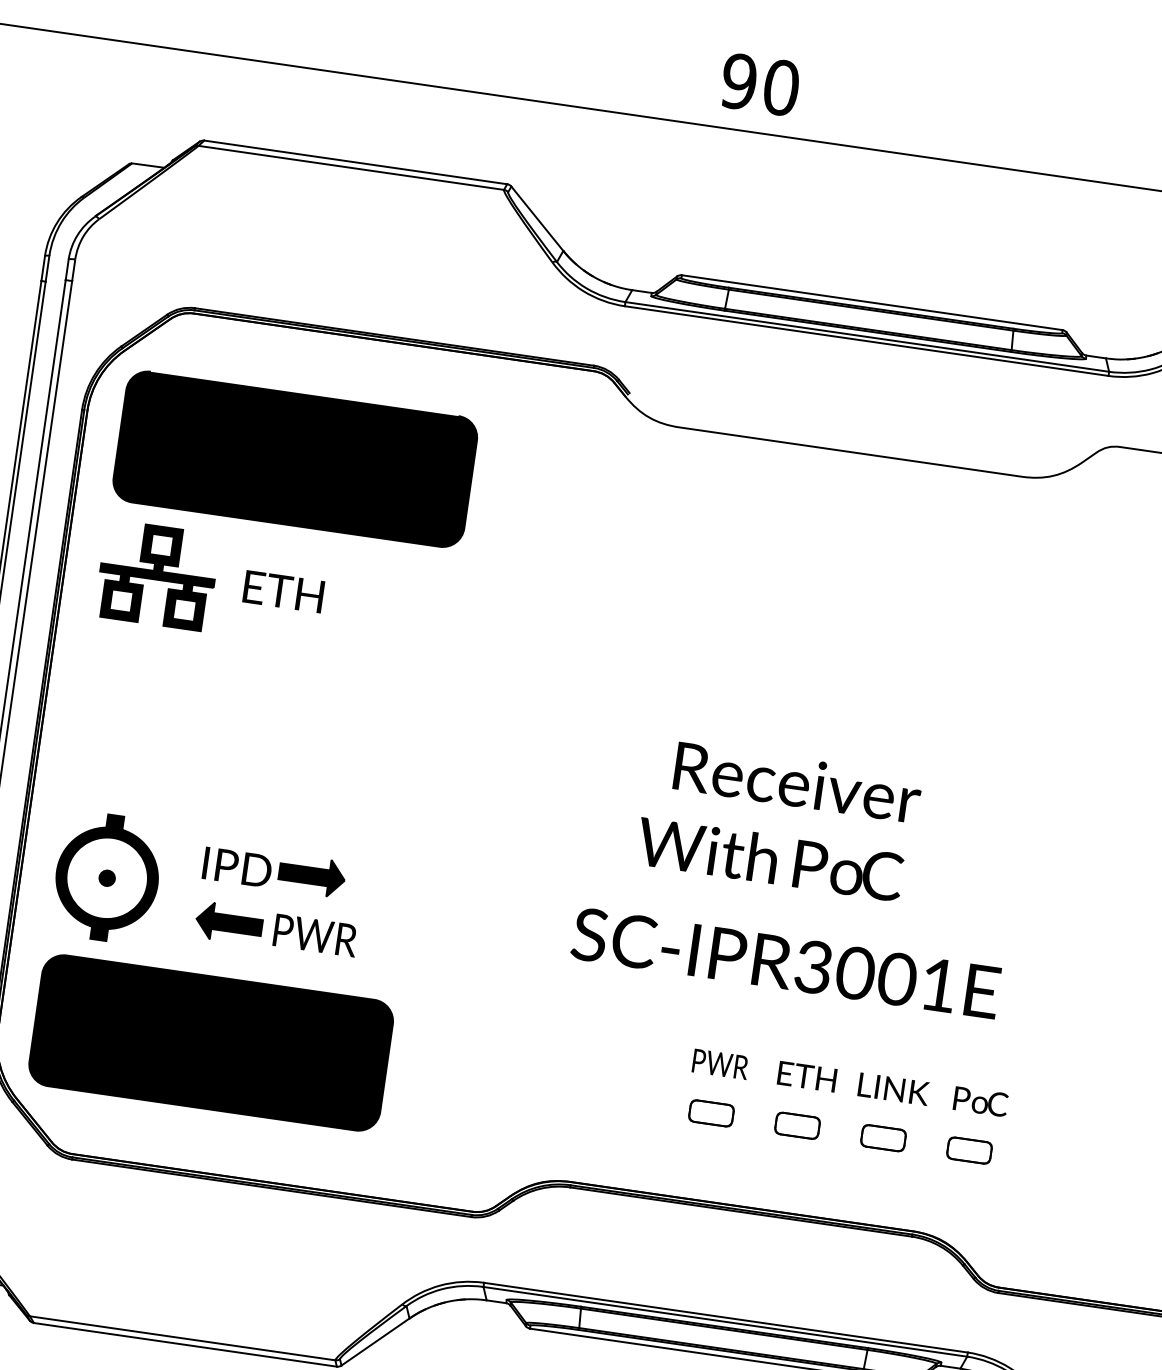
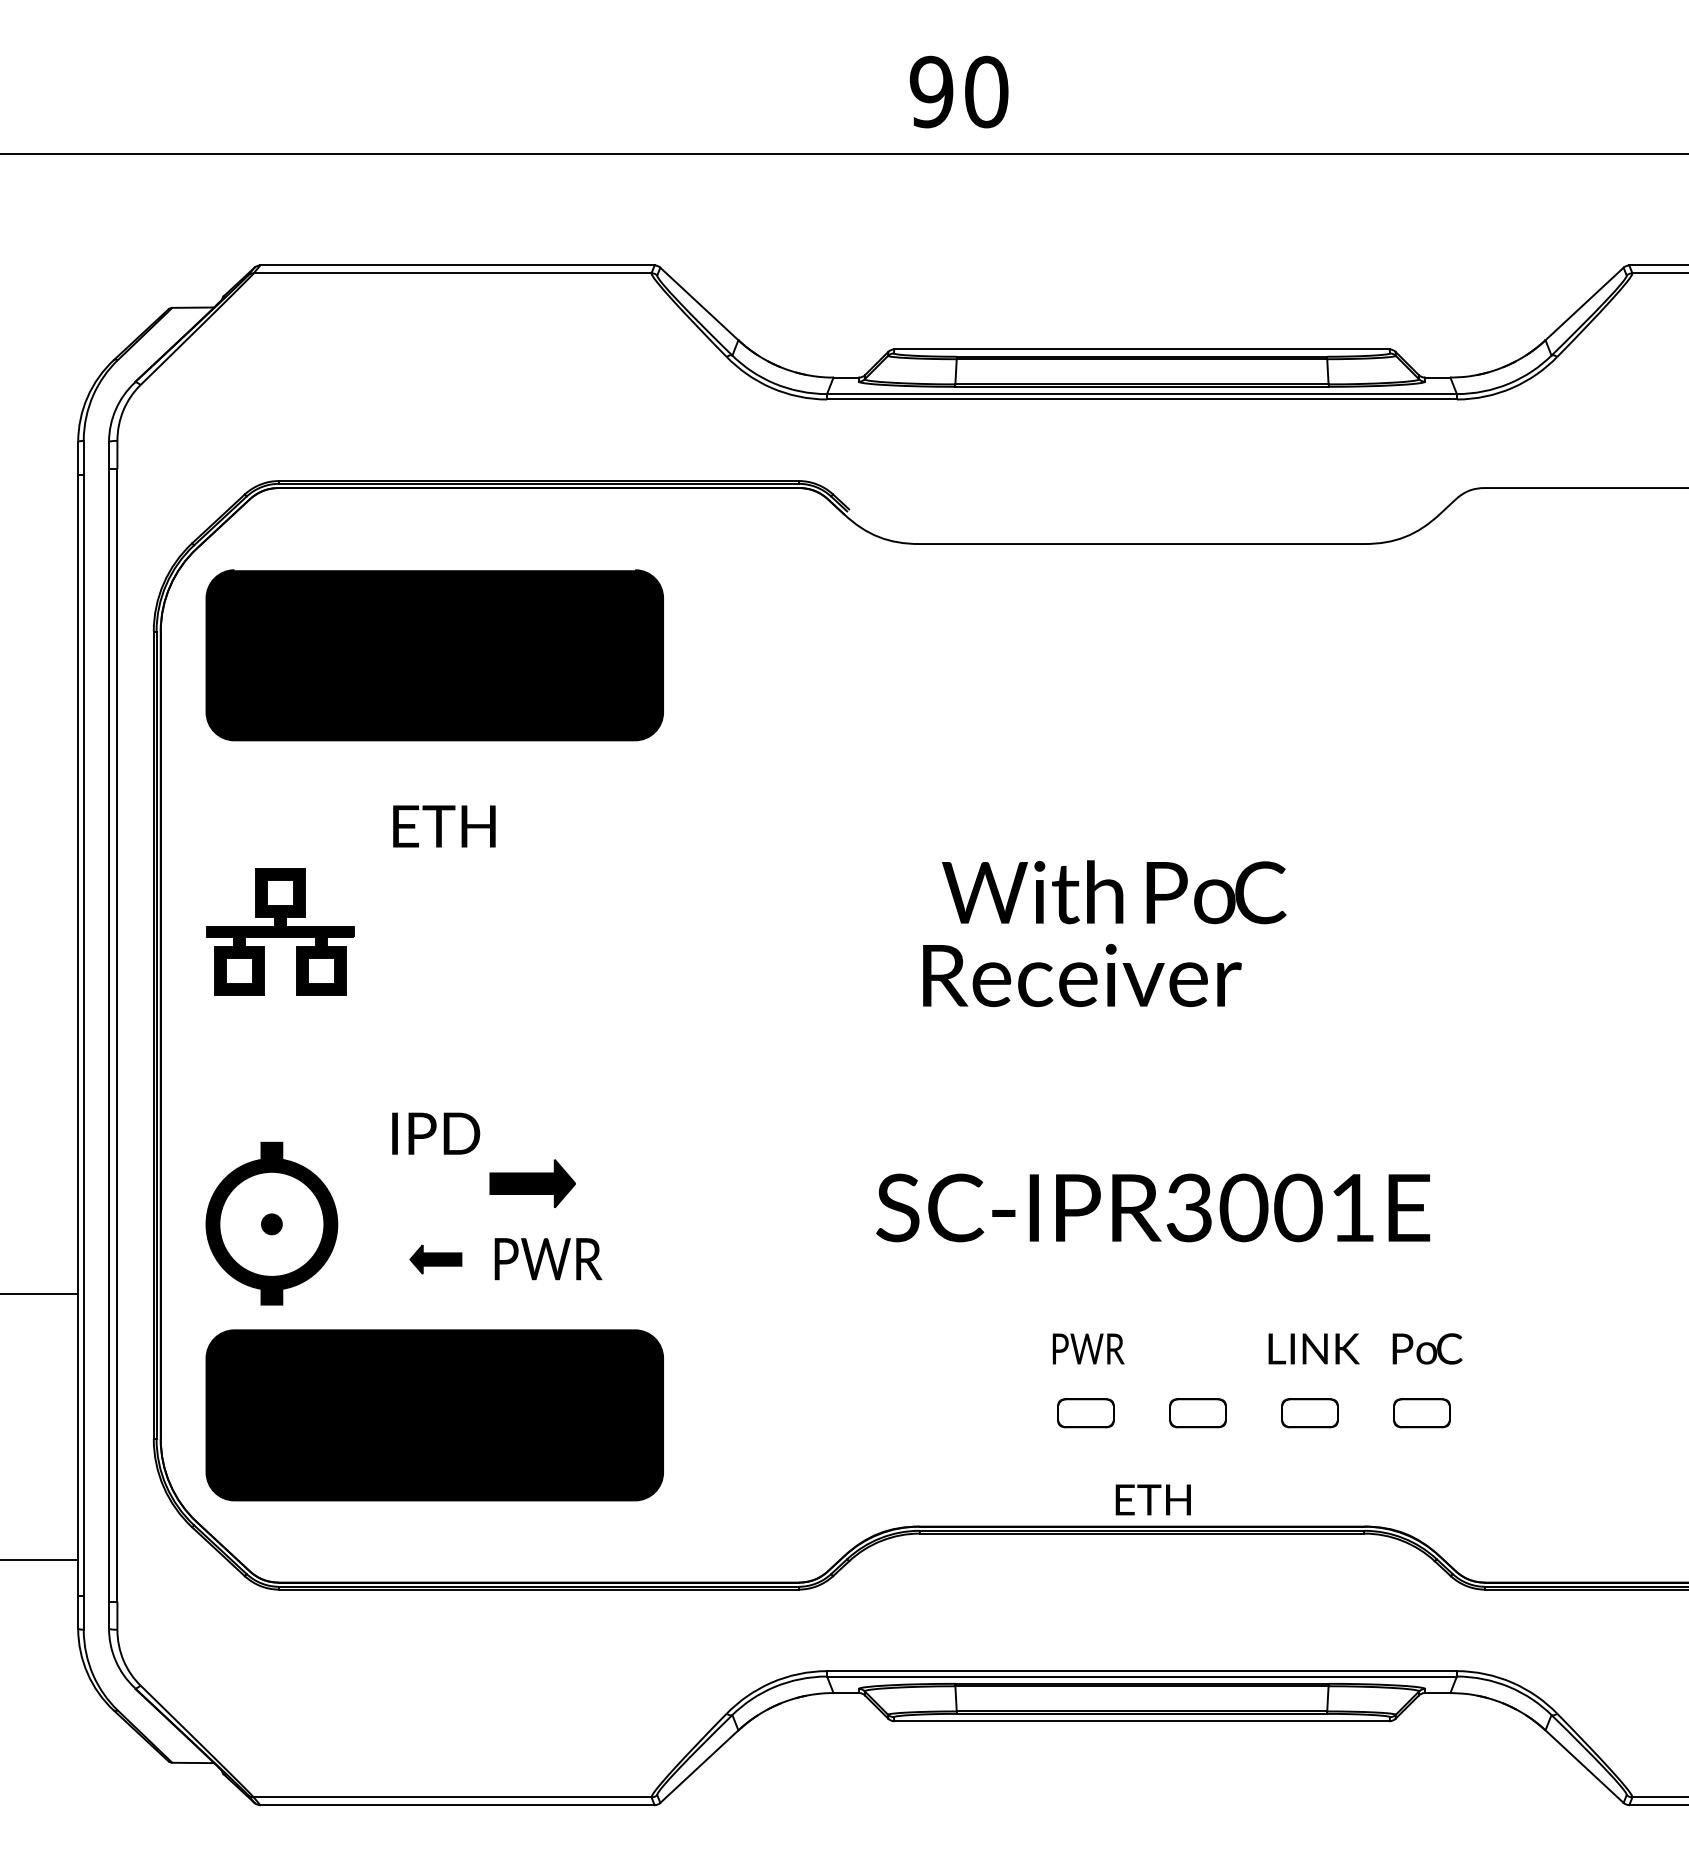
part: (157, 575) -> (280, 931), moved
text: (797, 782) -> (1082, 975), moved
text: (770, 859) -> (1114, 892), moved
text: (237, 867) -> (436, 1133), moved
part: (228, 923) -> (435, 1259), size x0.6
text: (806, 1076) -> (1152, 1499), moved

